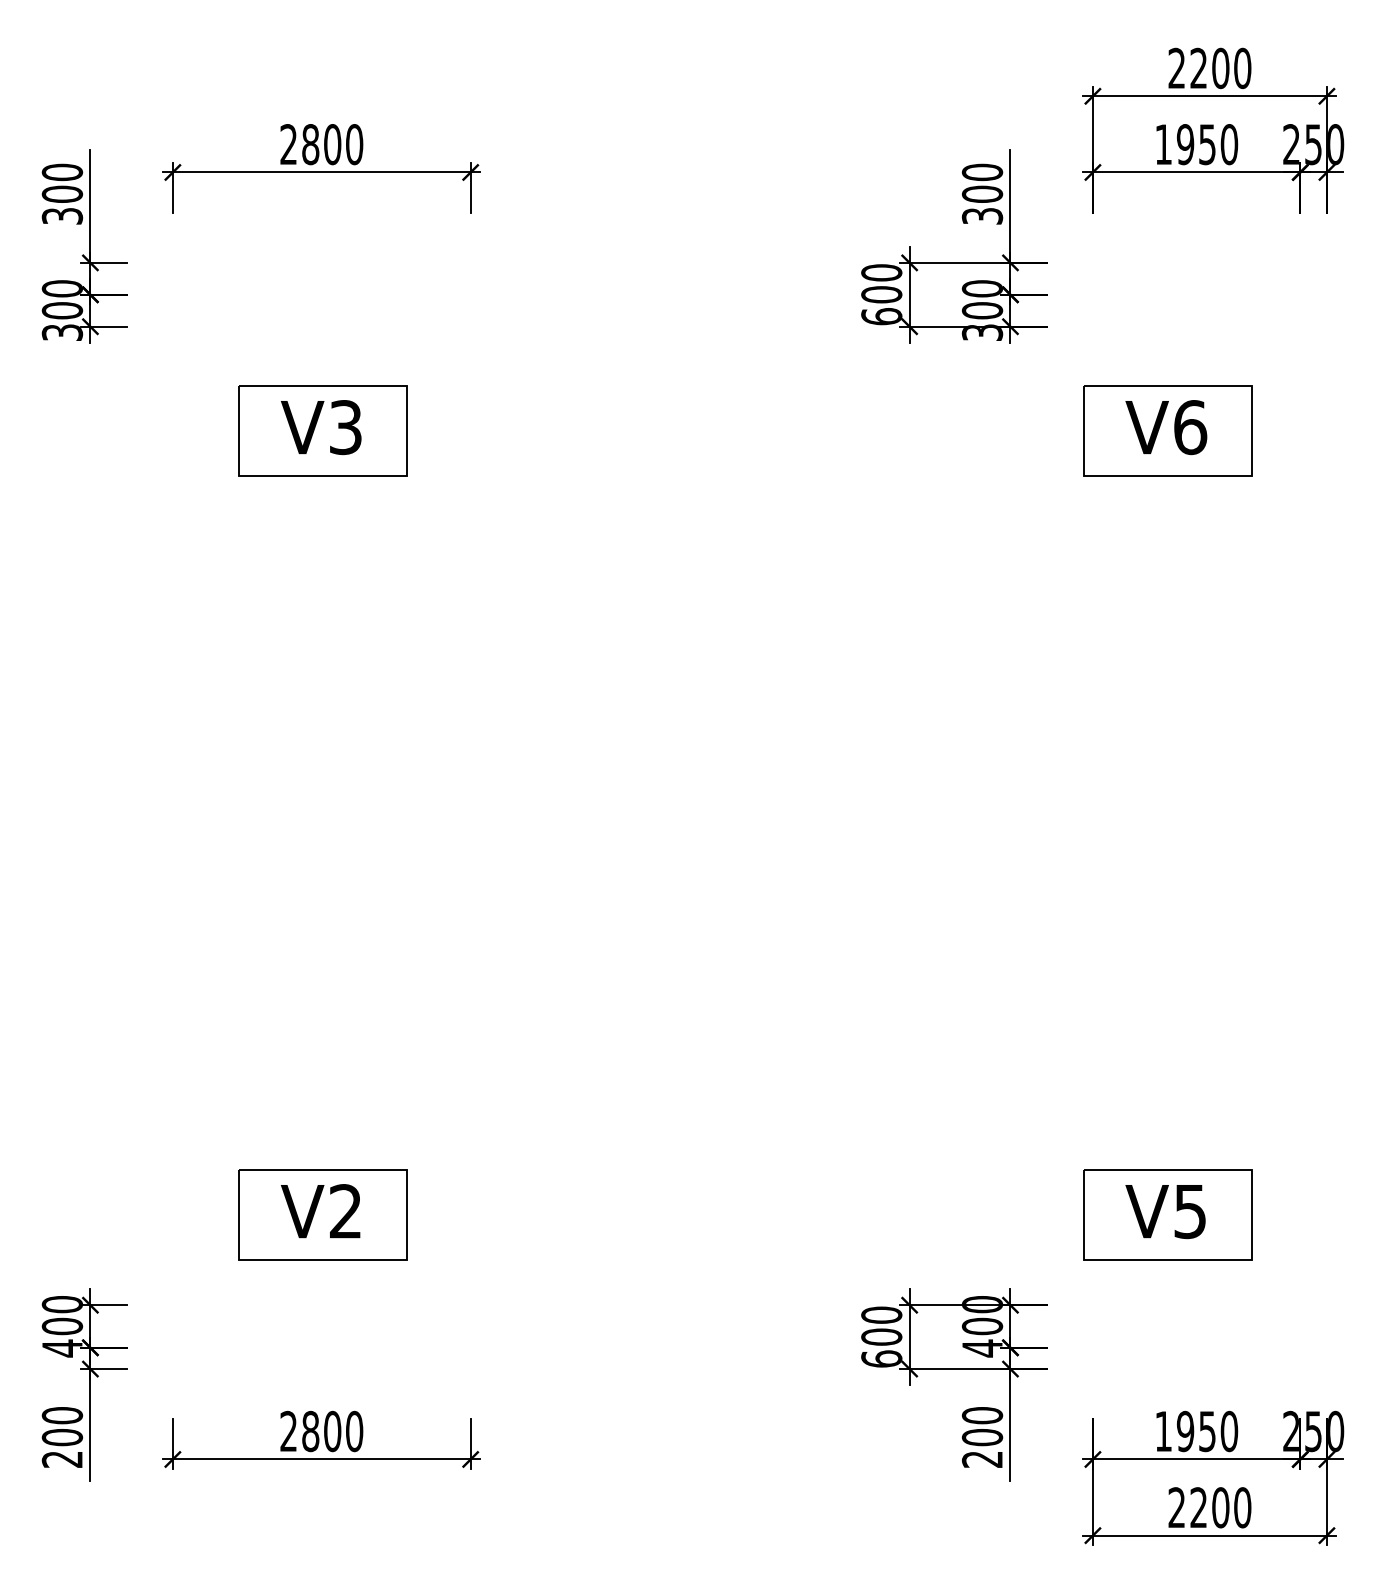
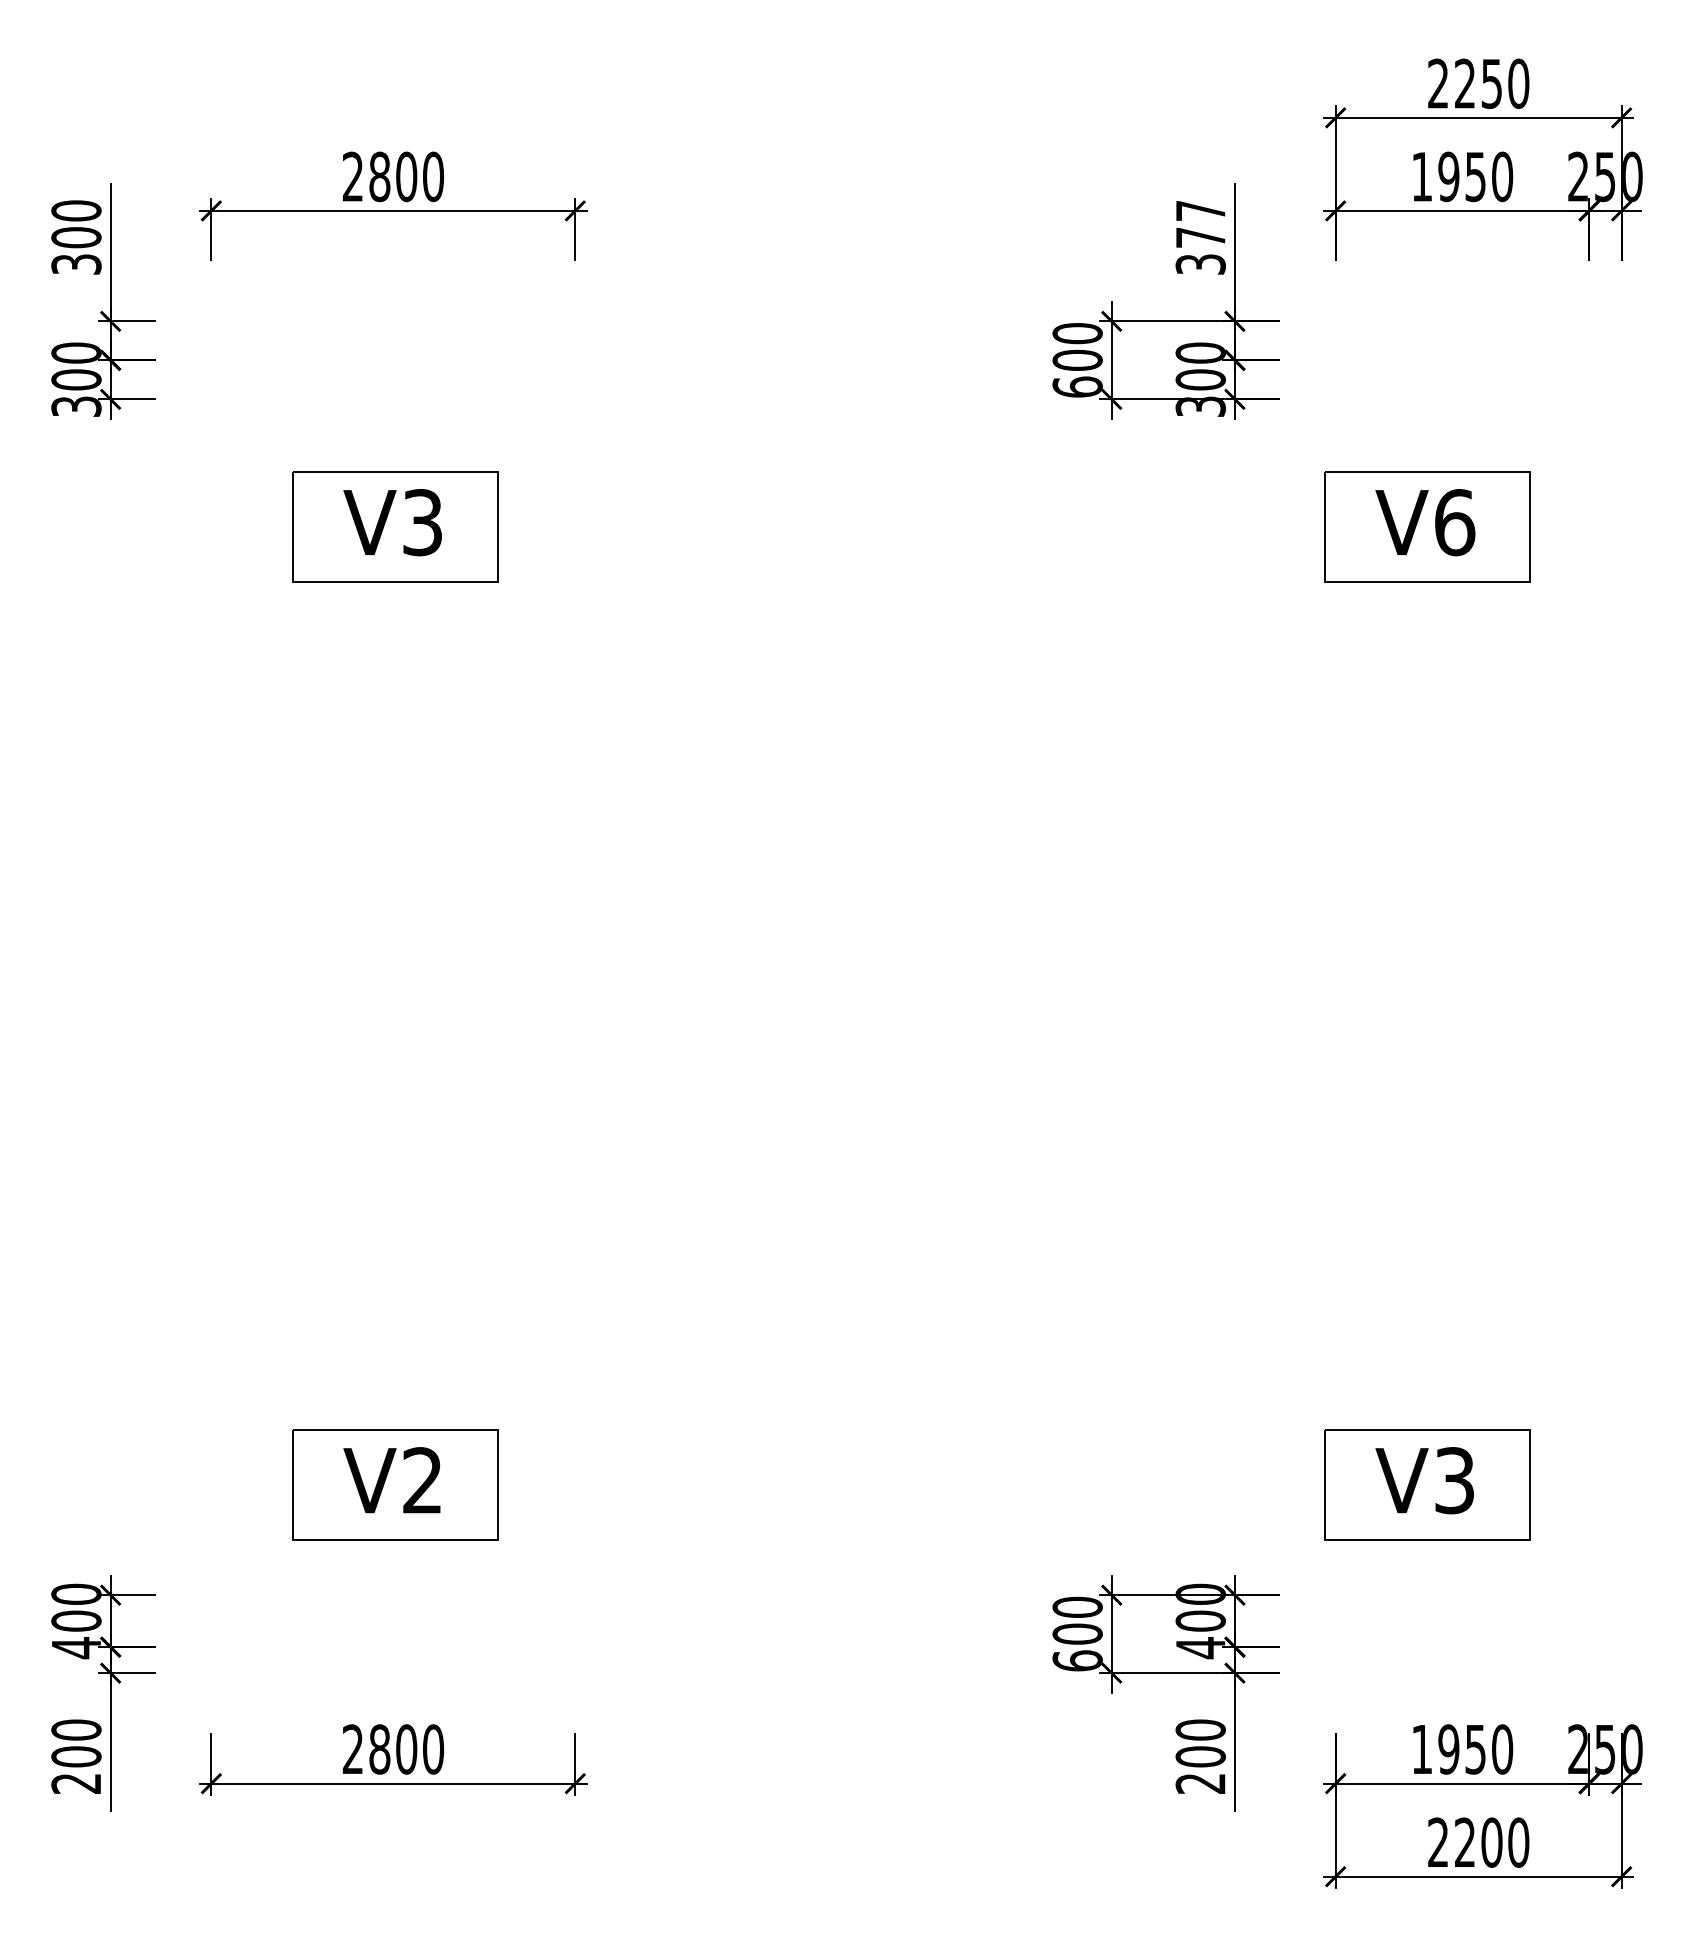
text: (1220, 68) -> (1491, 83), 2200 -> 2250
text: (982, 182) -> (1200, 223), 300 -> 377
text: (1190, 1211) -> (1454, 1480), V5 -> V3

